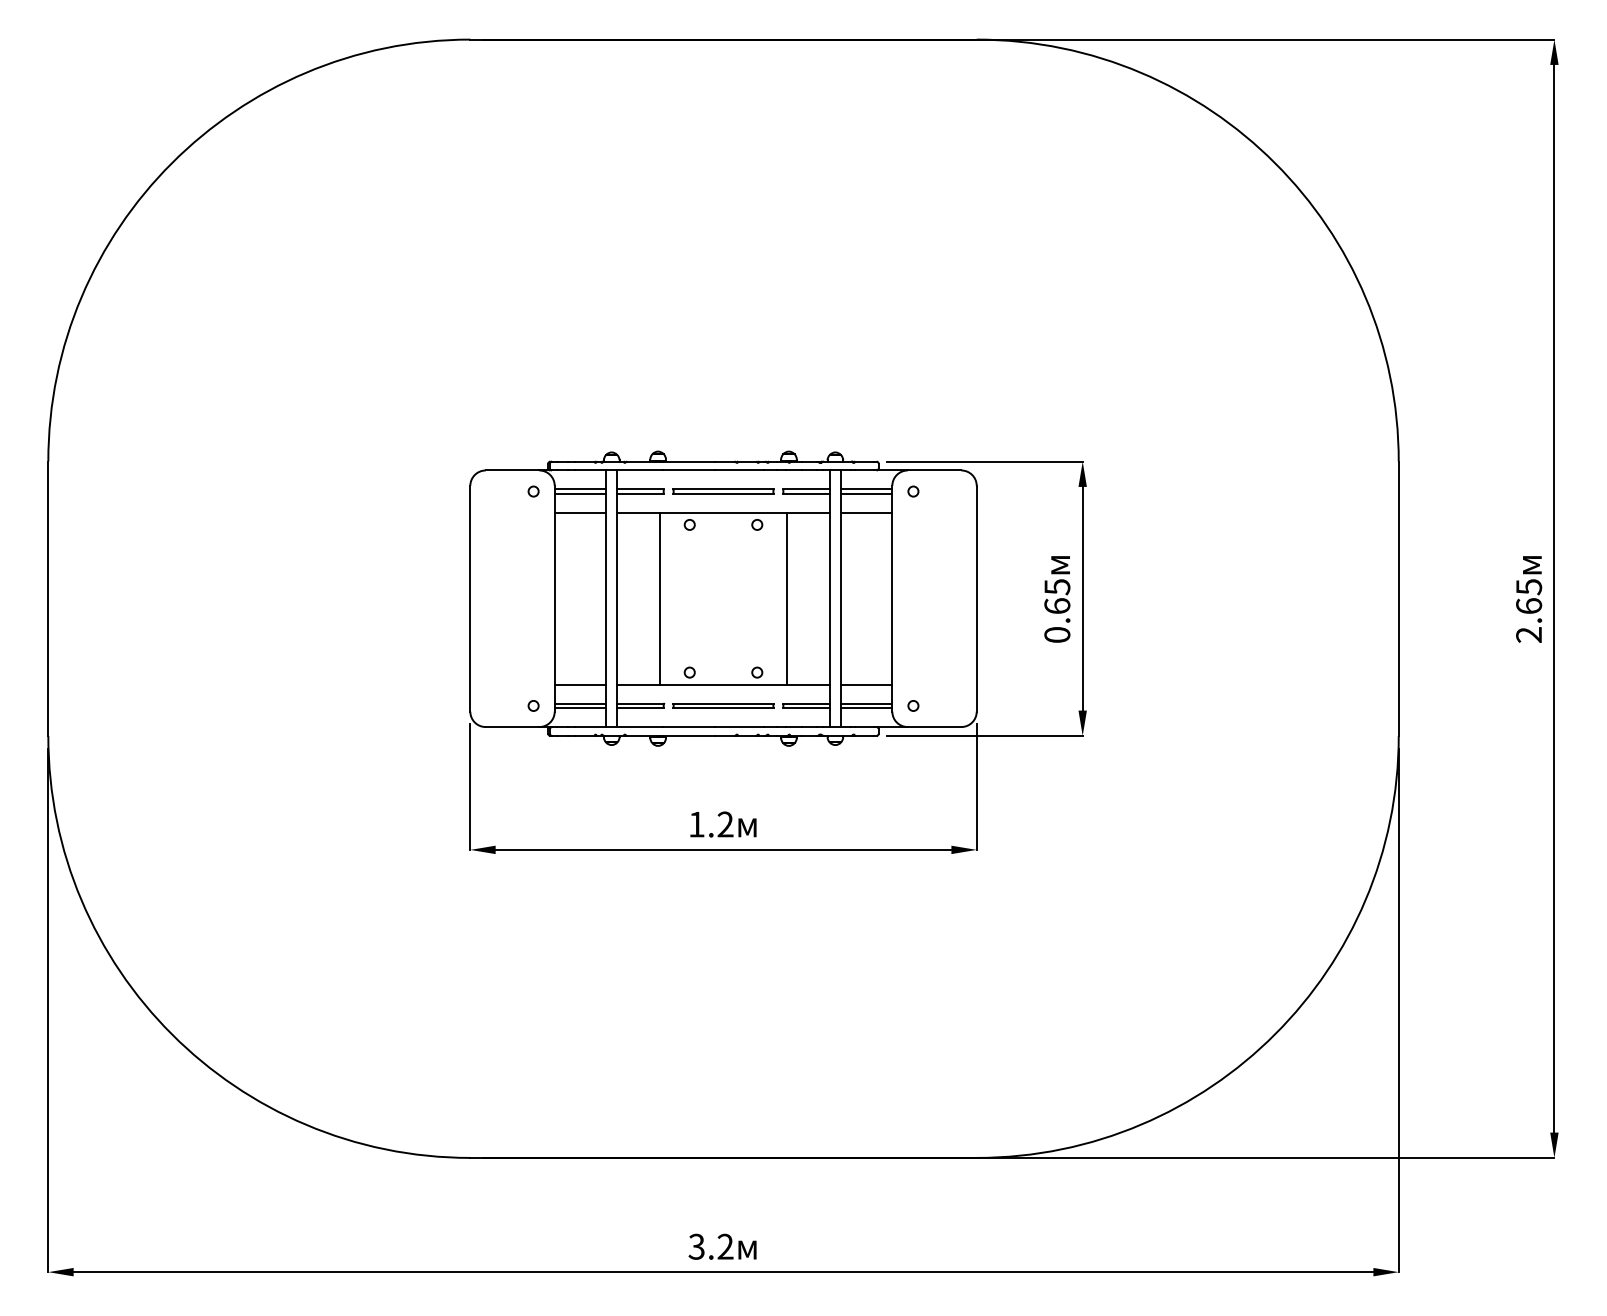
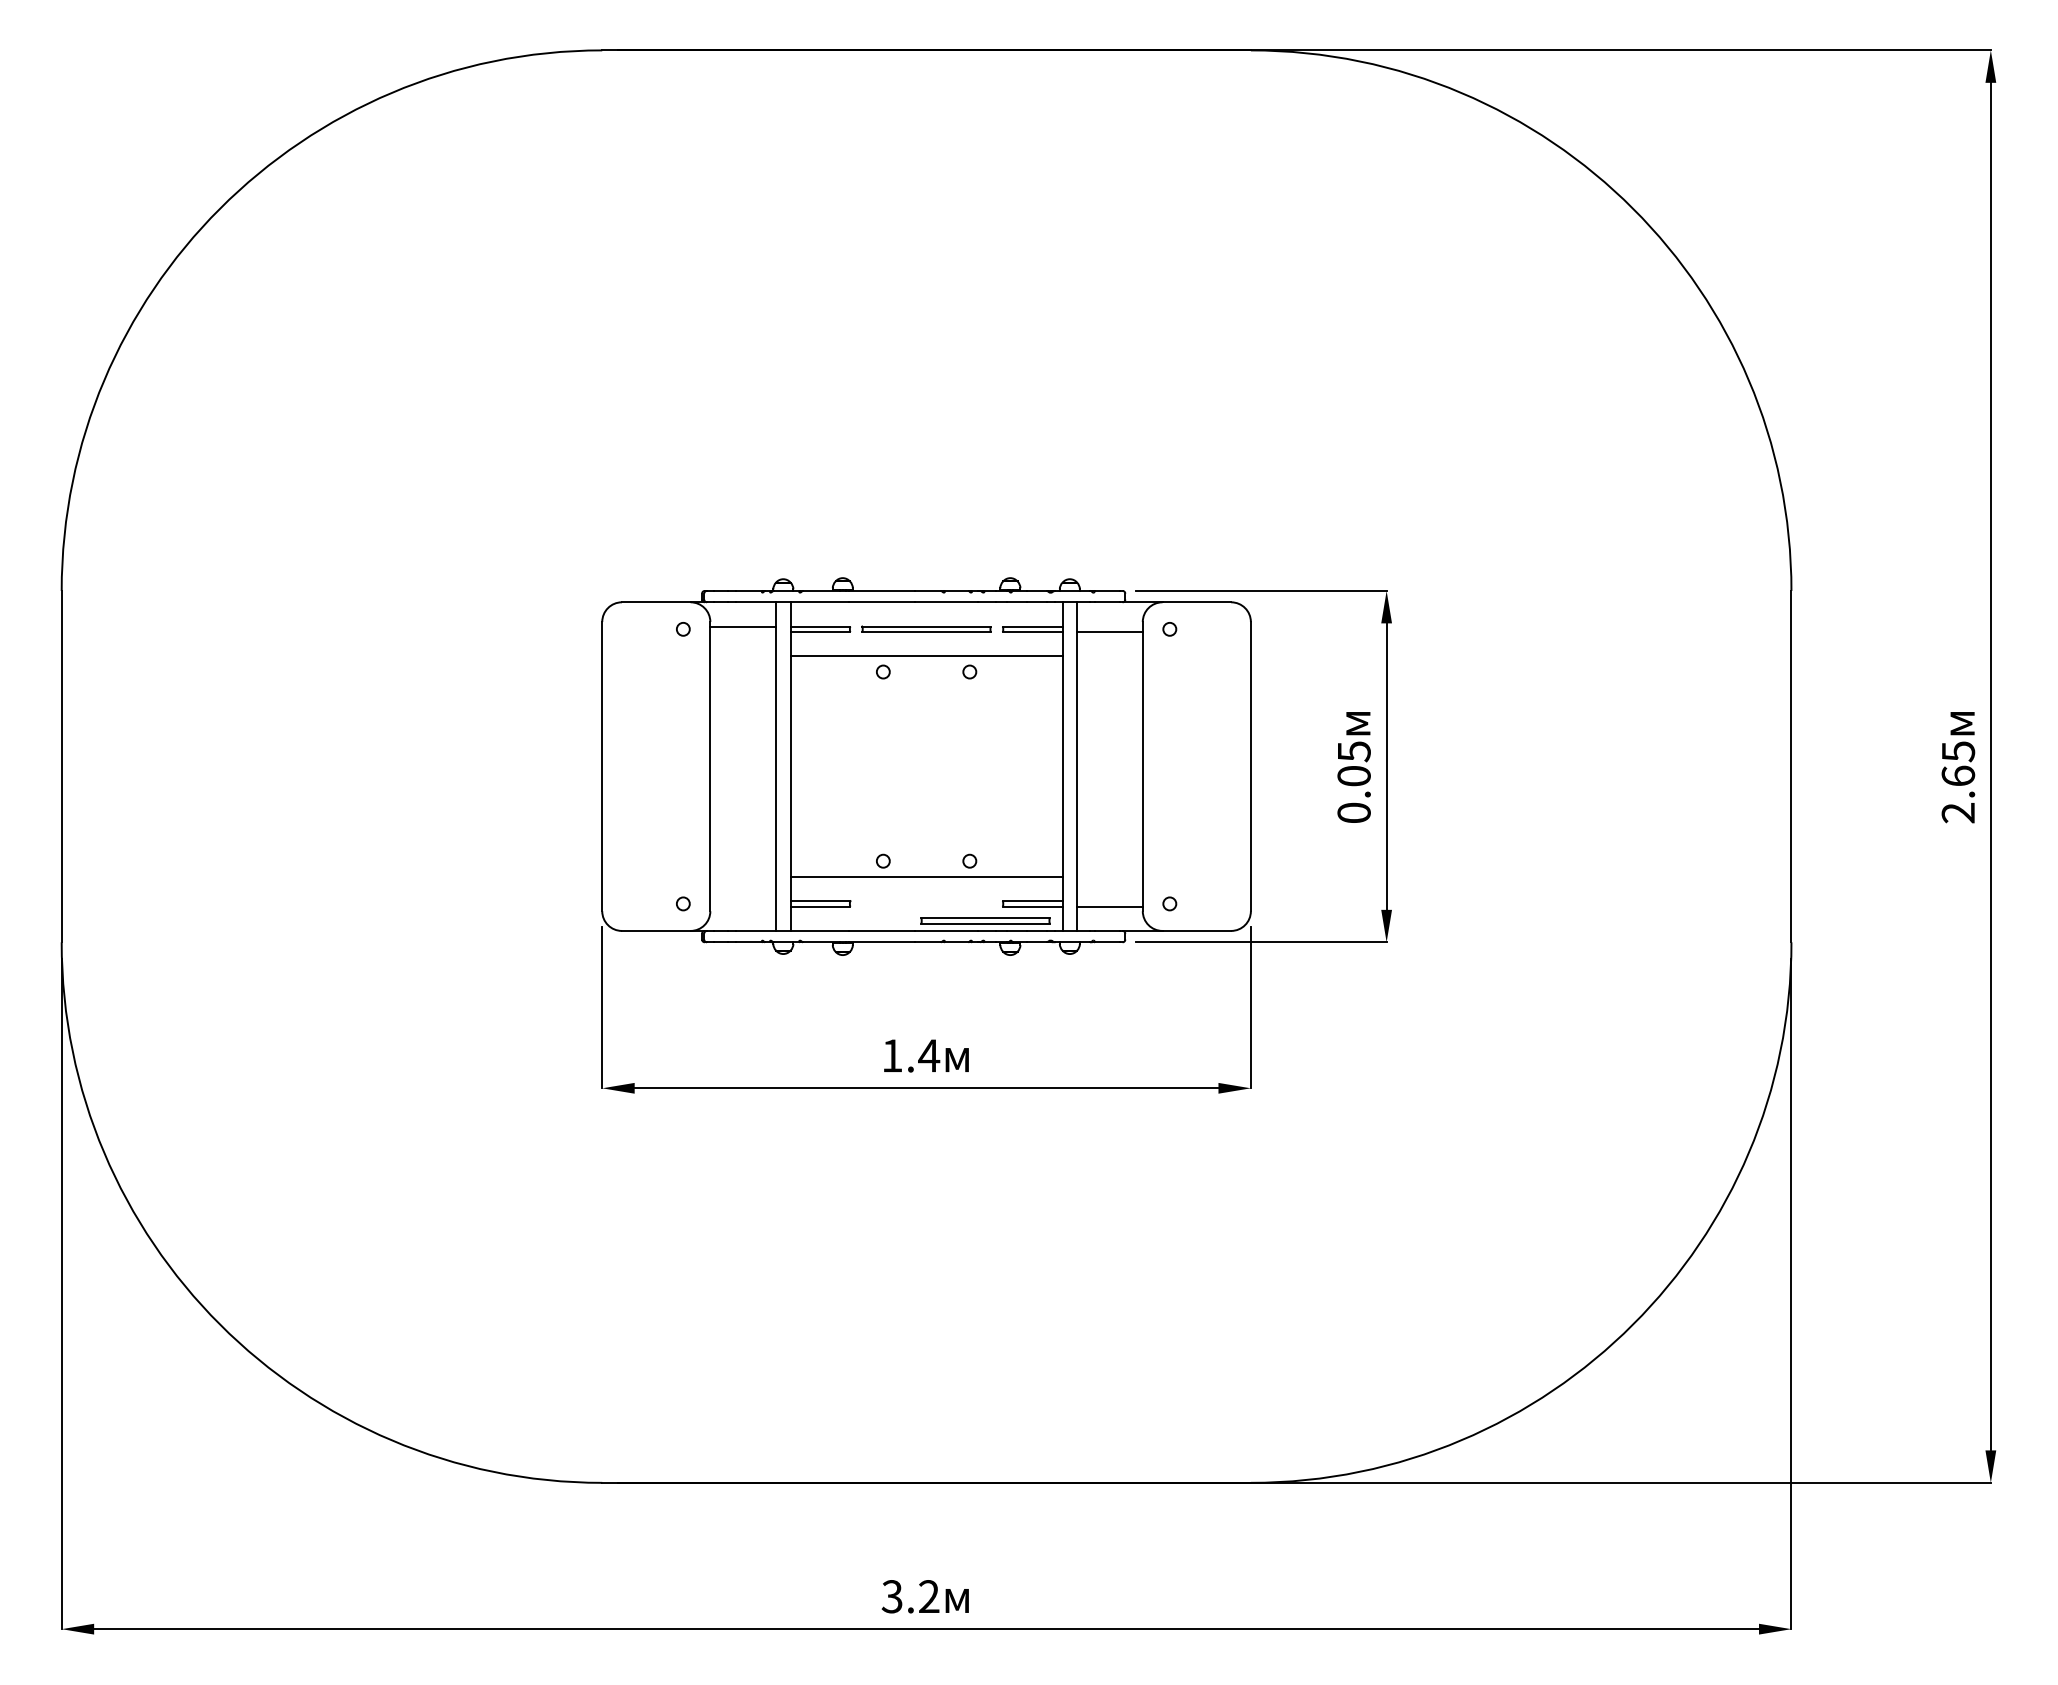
line: (866, 489) -> (1109, 626), removed
line: (580, 494) -> (743, 632), removed
line: (580, 512) -> (743, 656), removed
line: (866, 512) -> (1109, 656), removed
line: (660, 598) -> (845, 766), removed
line: (786, 598) -> (1007, 766), removed
text: (1056, 605) -> (1353, 775), 0.65 -> 0.05
line: (580, 684) -> (743, 876), removed
line: (866, 684) -> (1109, 876), removed
line: (580, 704) -> (743, 901), removed
line: (866, 704) -> (1109, 901), removed
part: (723, 705) -> (985, 920), moved
line: (580, 707) -> (743, 906), removed
text: (725, 824) -> (929, 1055), 1.2 -> 1.4

